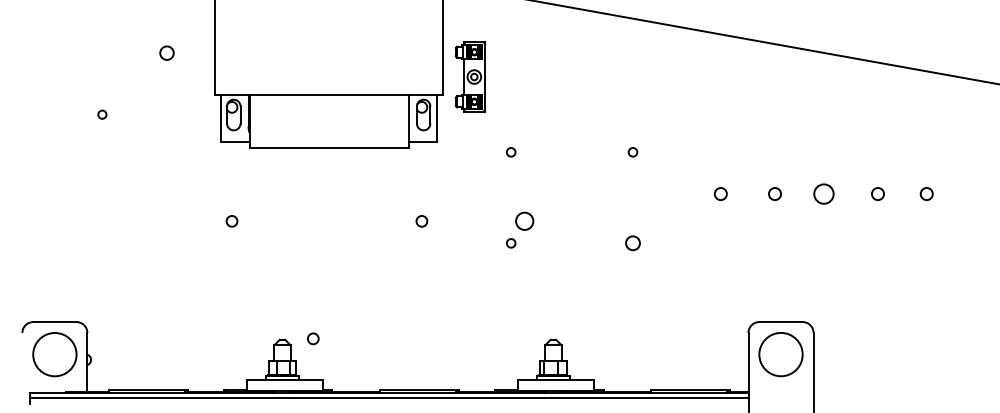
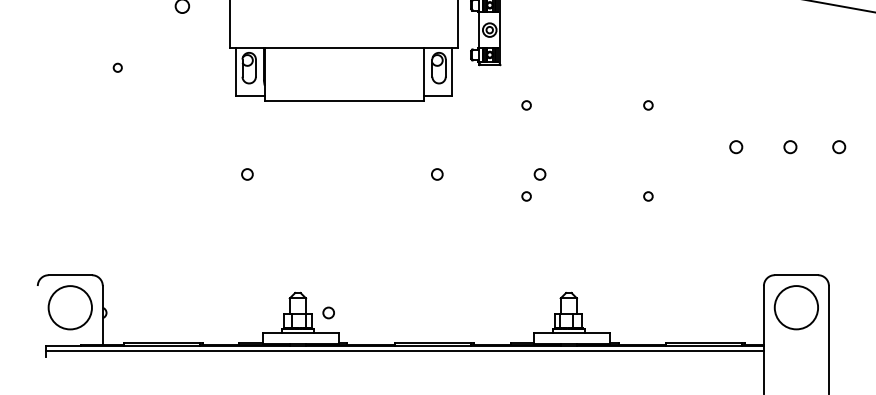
circle: (823, 193) -> (838, 146), size x0.62
circle: (524, 221) -> (539, 174), size x0.62
circle: (632, 243) -> (647, 196), size x0.62
circle: (313, 338) -> (328, 312), moved

